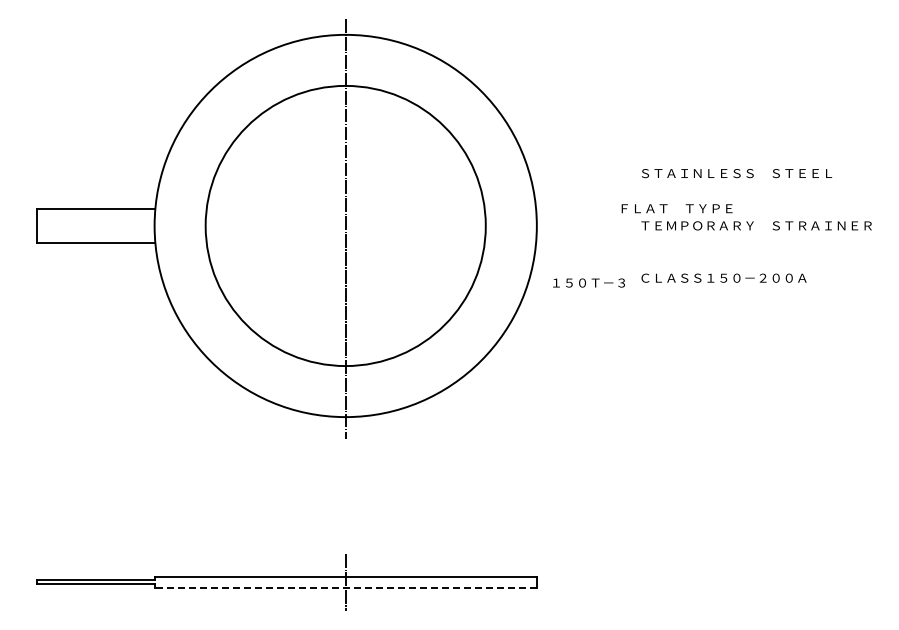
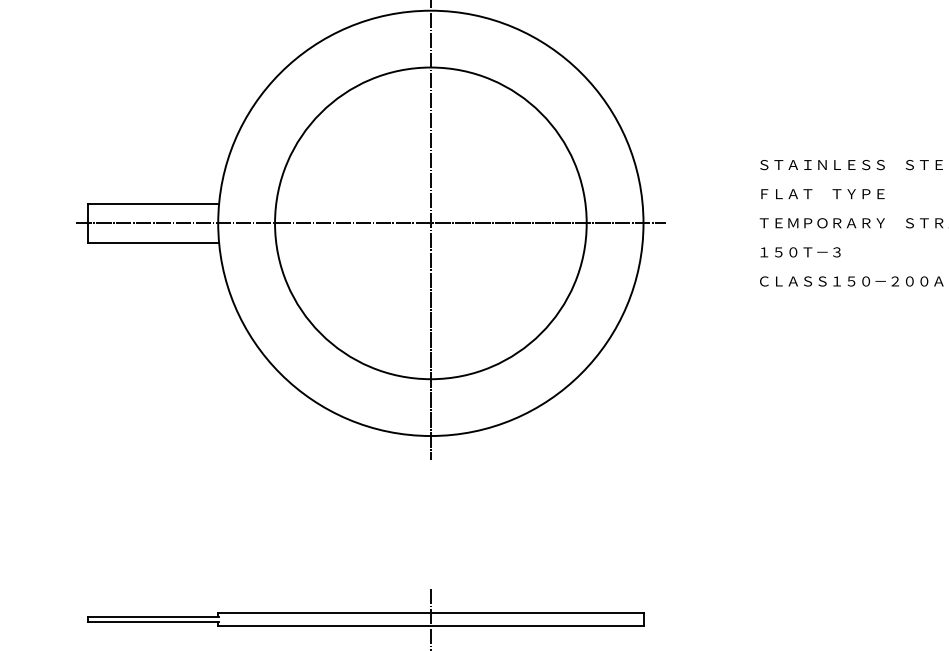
text: (676, 208) -> (822, 193), moved
line: (291, 225) -> (370, 222), added
text: (588, 282) -> (799, 251), moved
line: (345, 587) -> (430, 625), dashed -> solid

